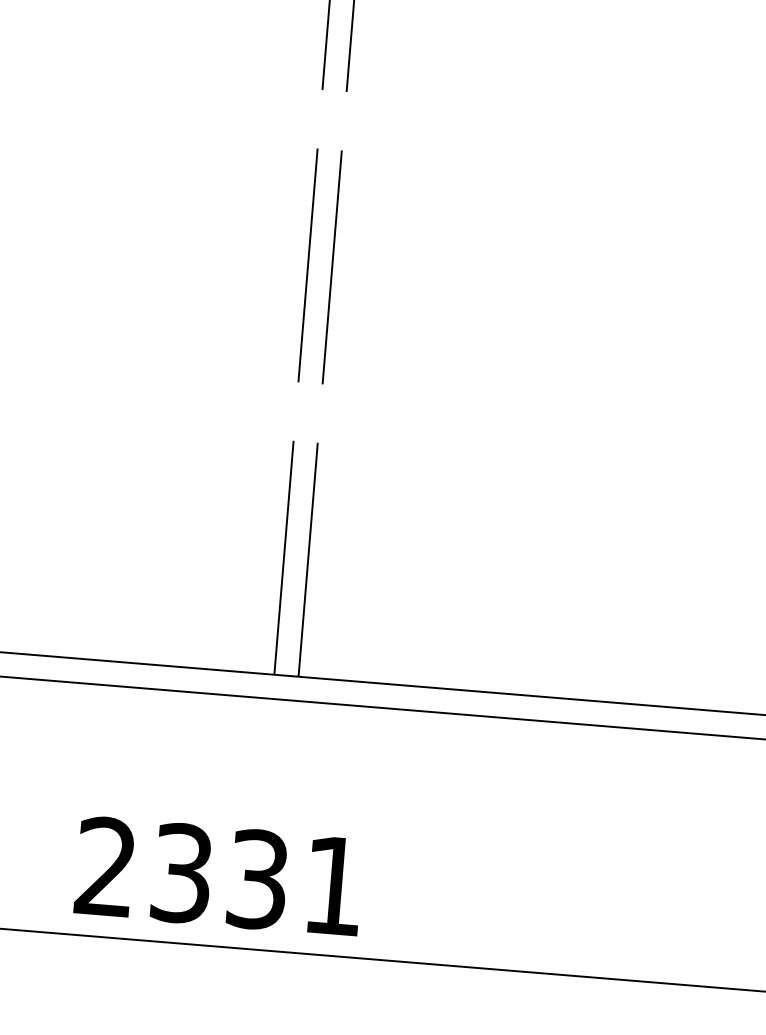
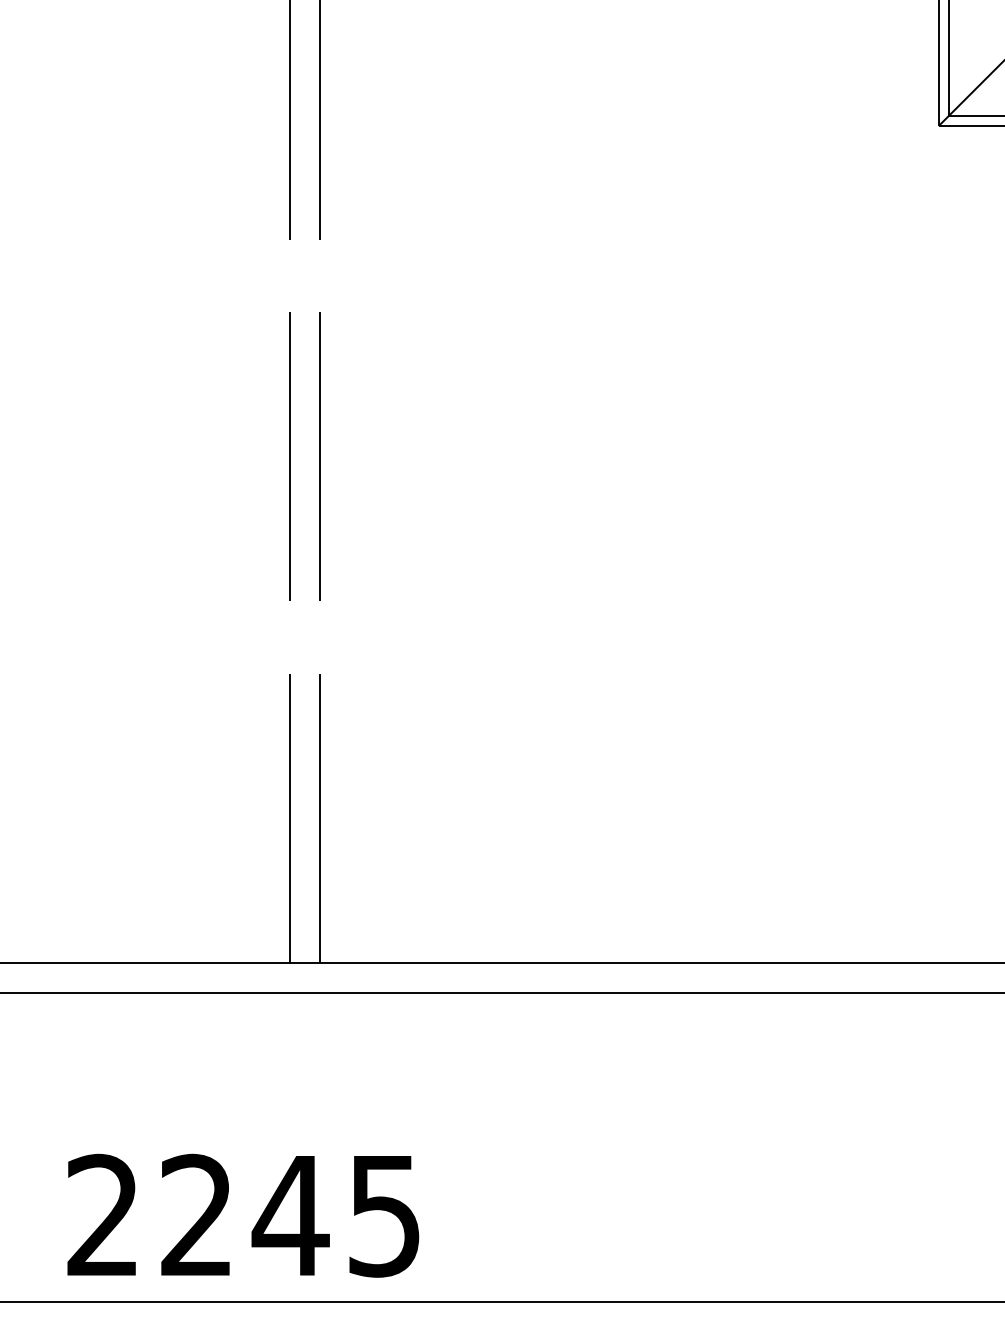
text: (257, 879) -> (290, 1215), 2331 -> 2245

